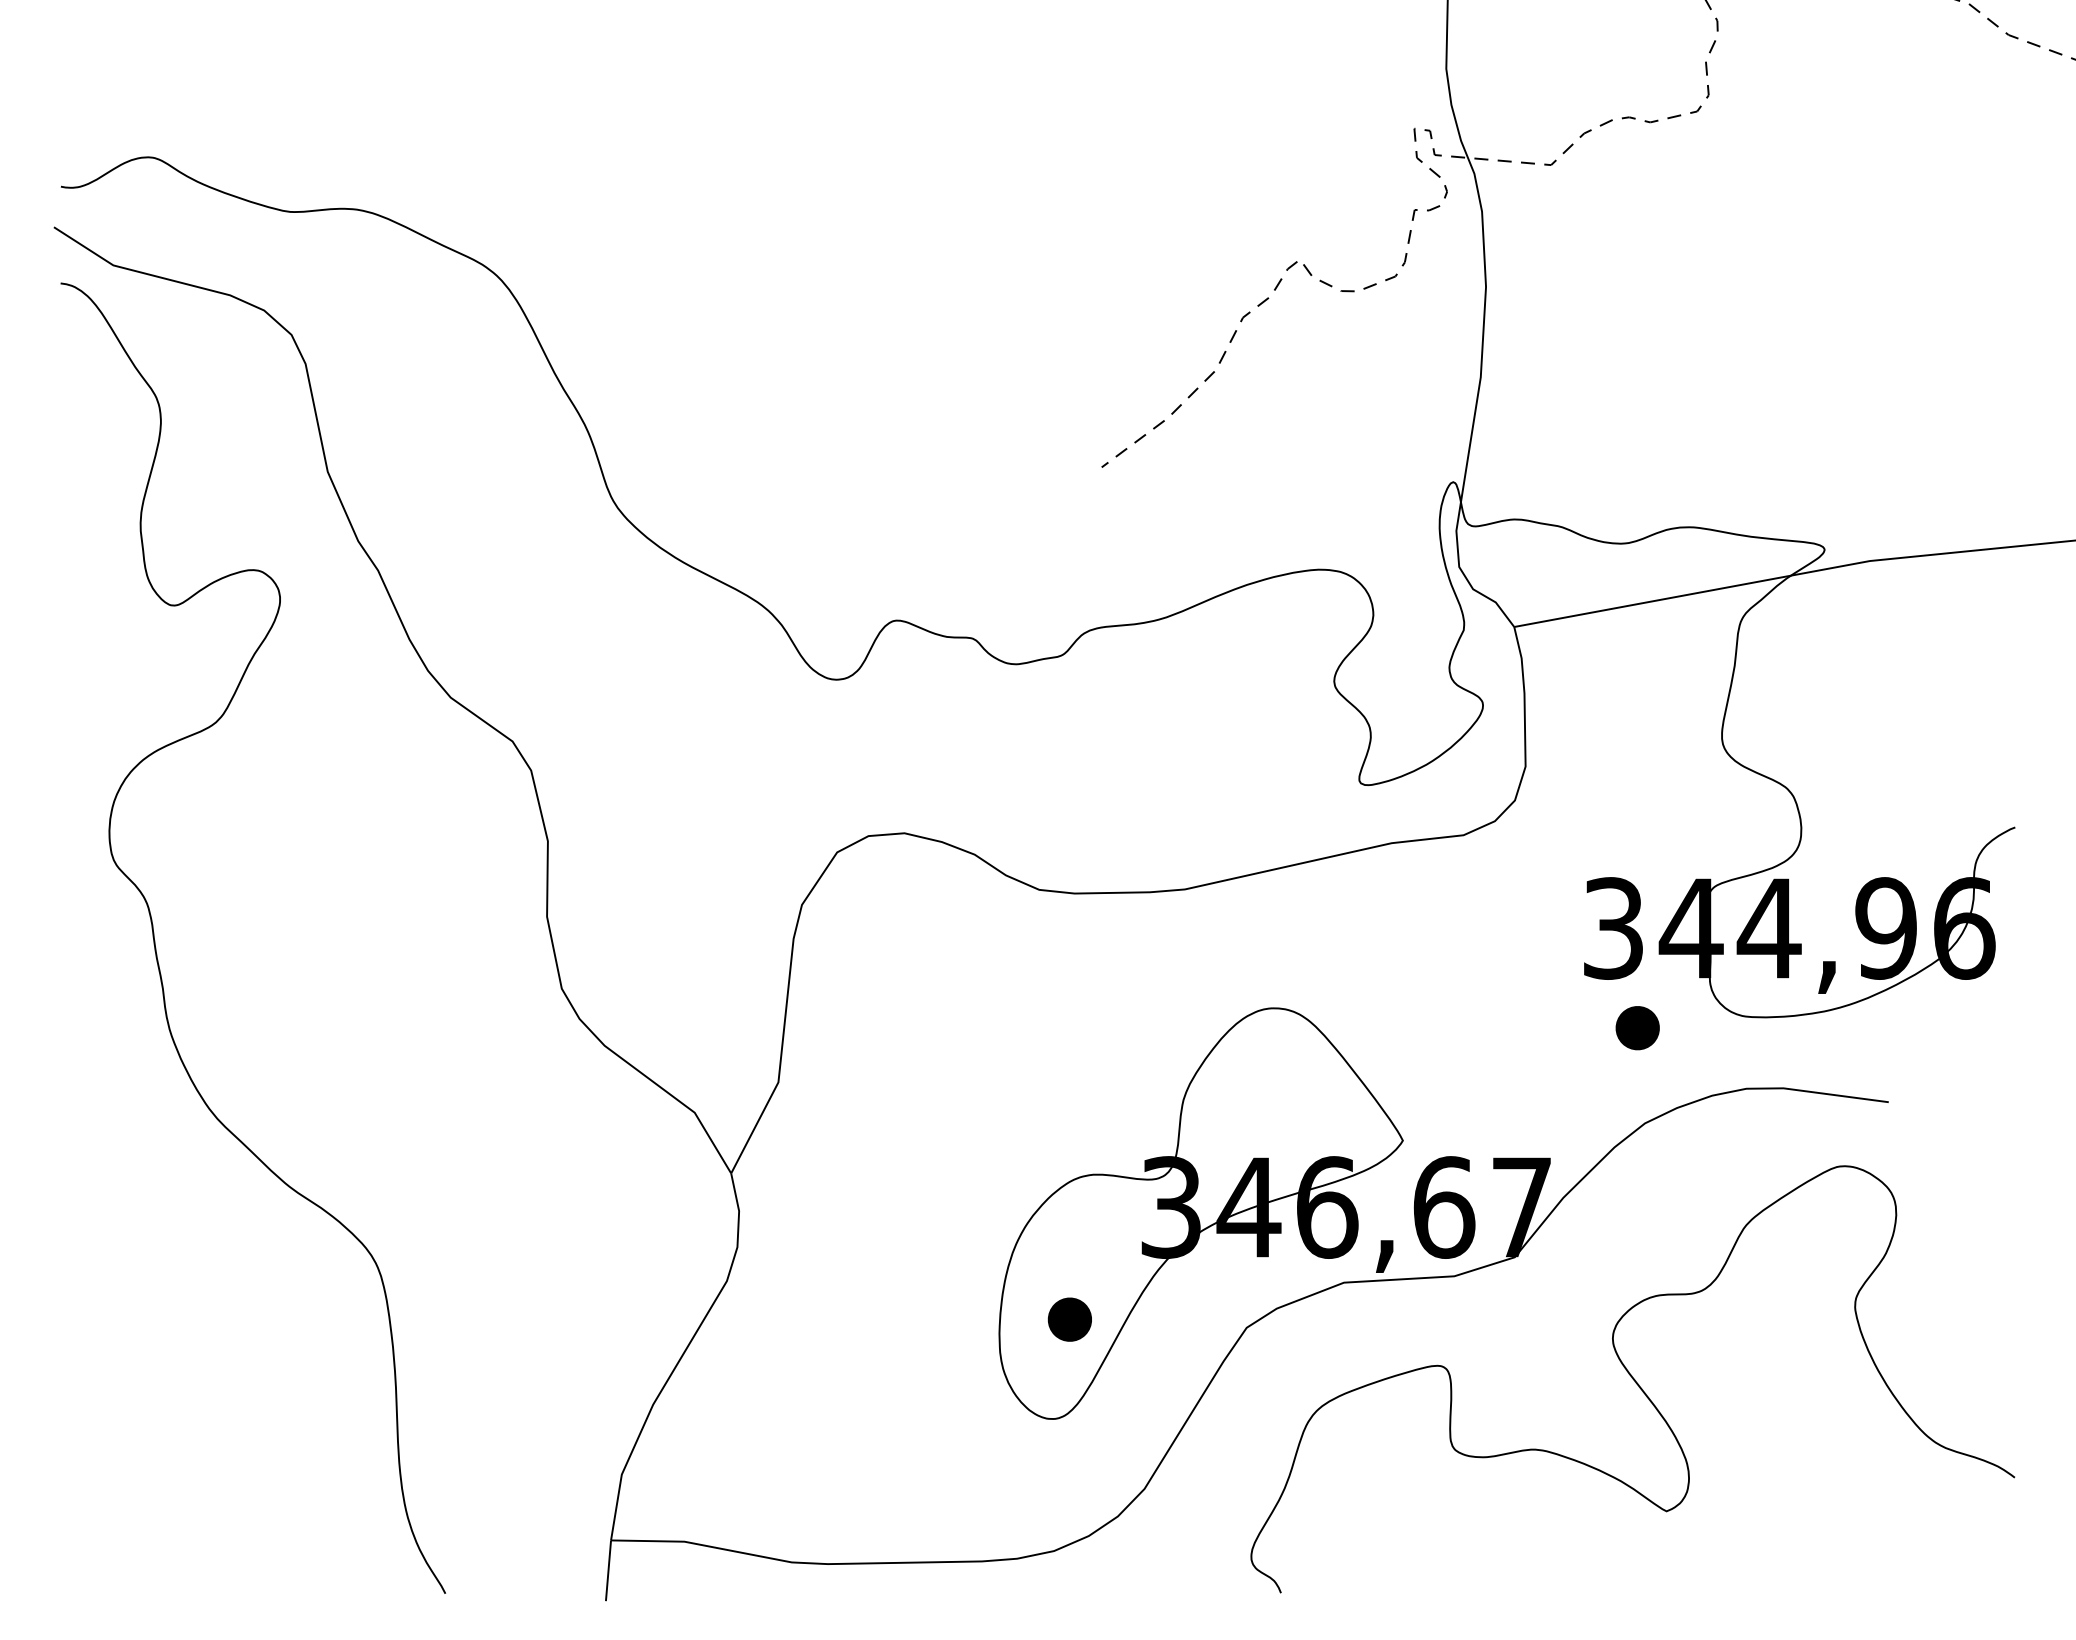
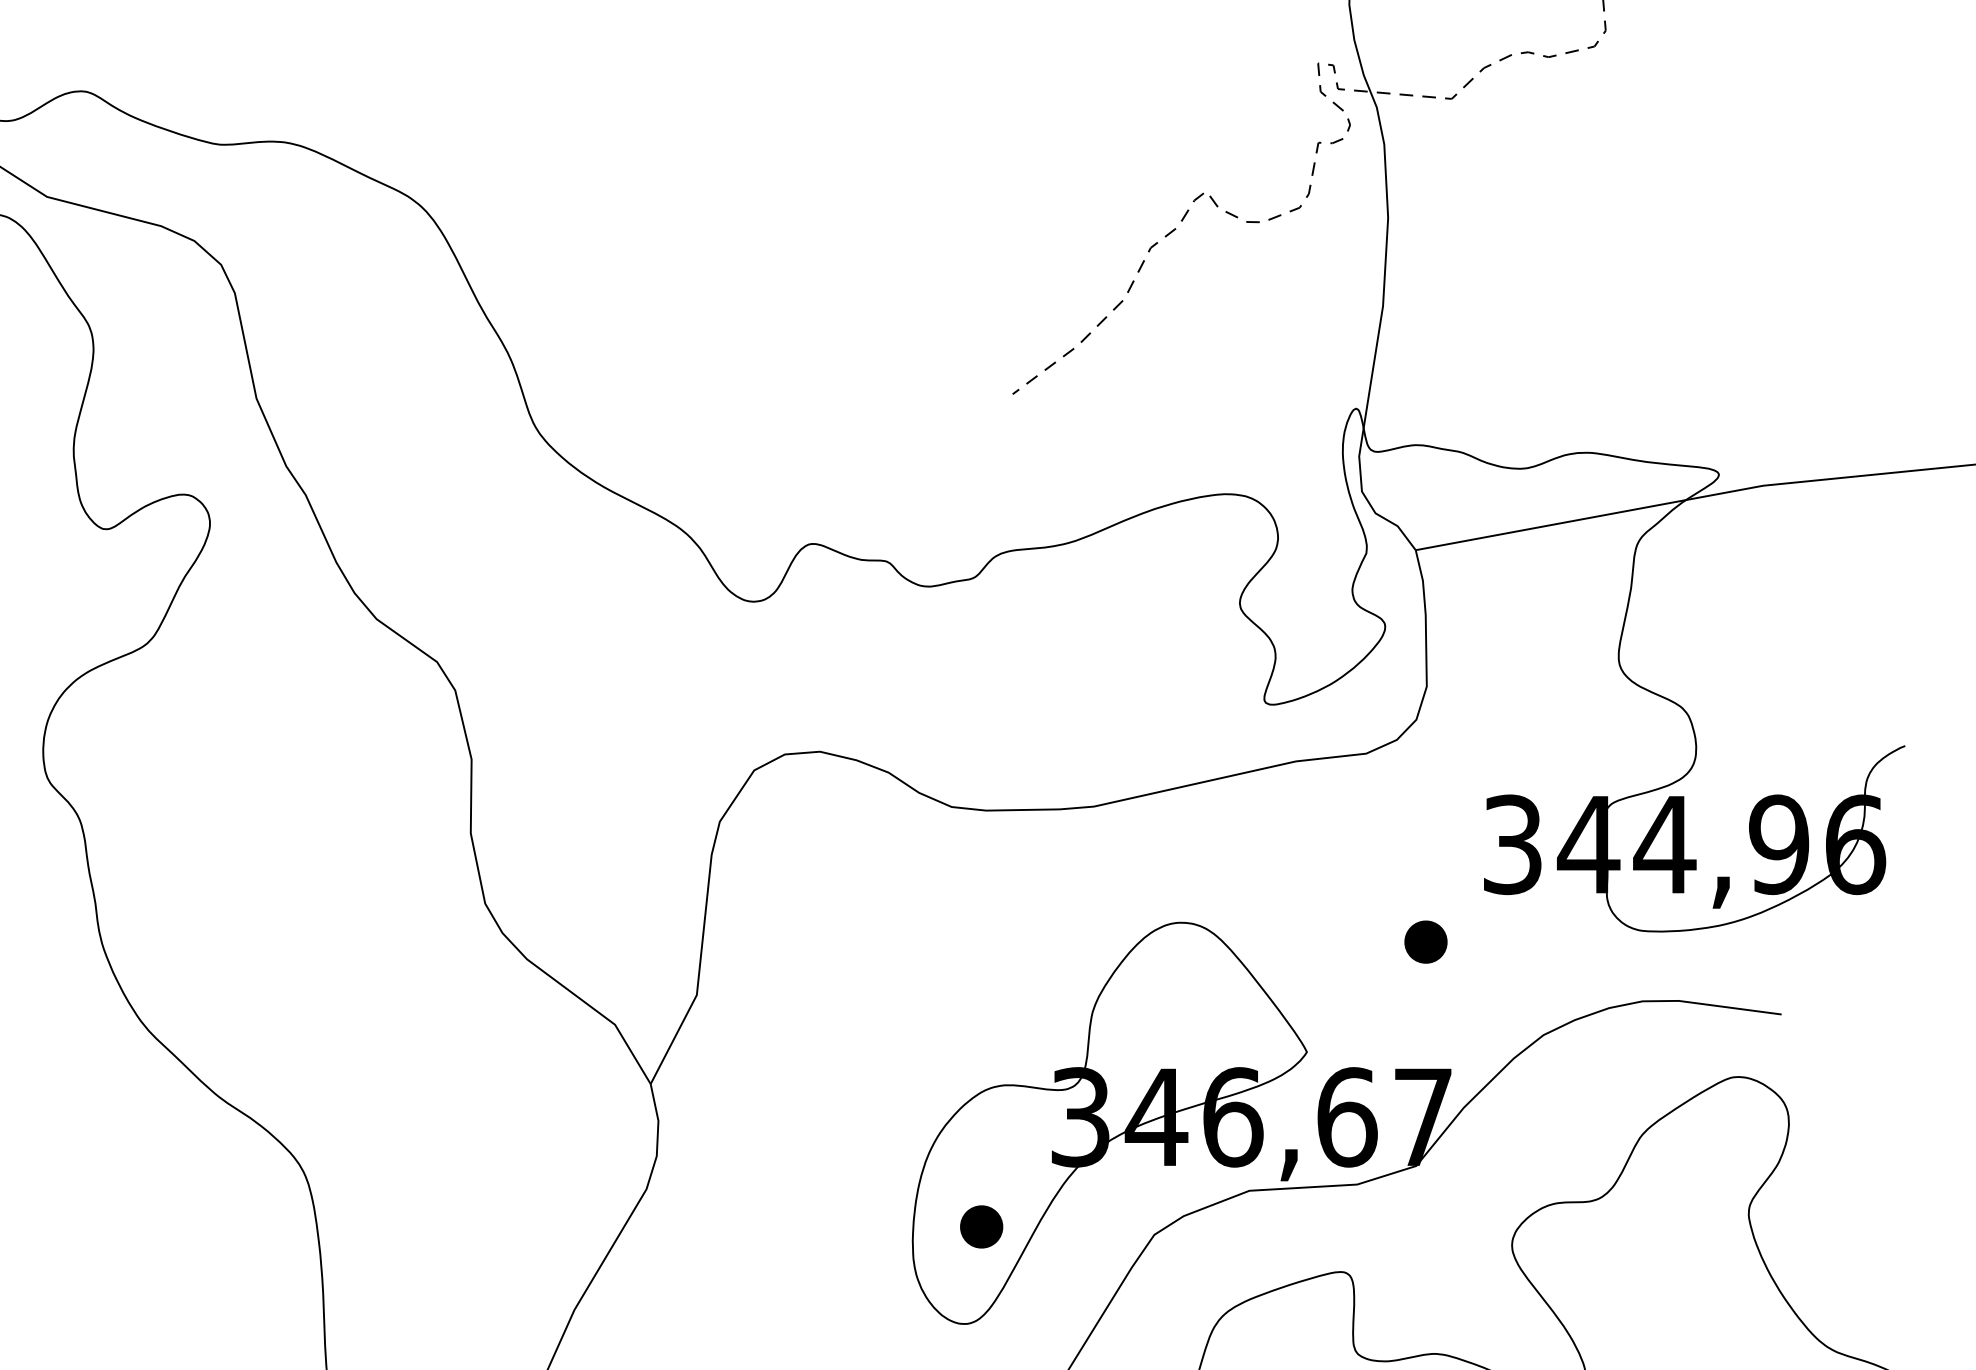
part: (1637, 1028) -> (1425, 942), moved

